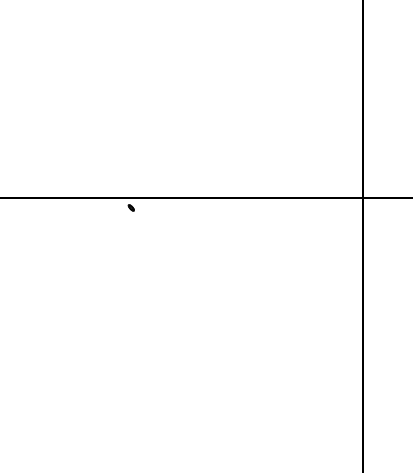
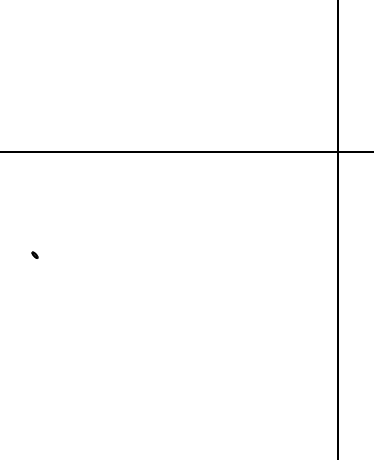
part: (130, 207) -> (34, 254), moved

